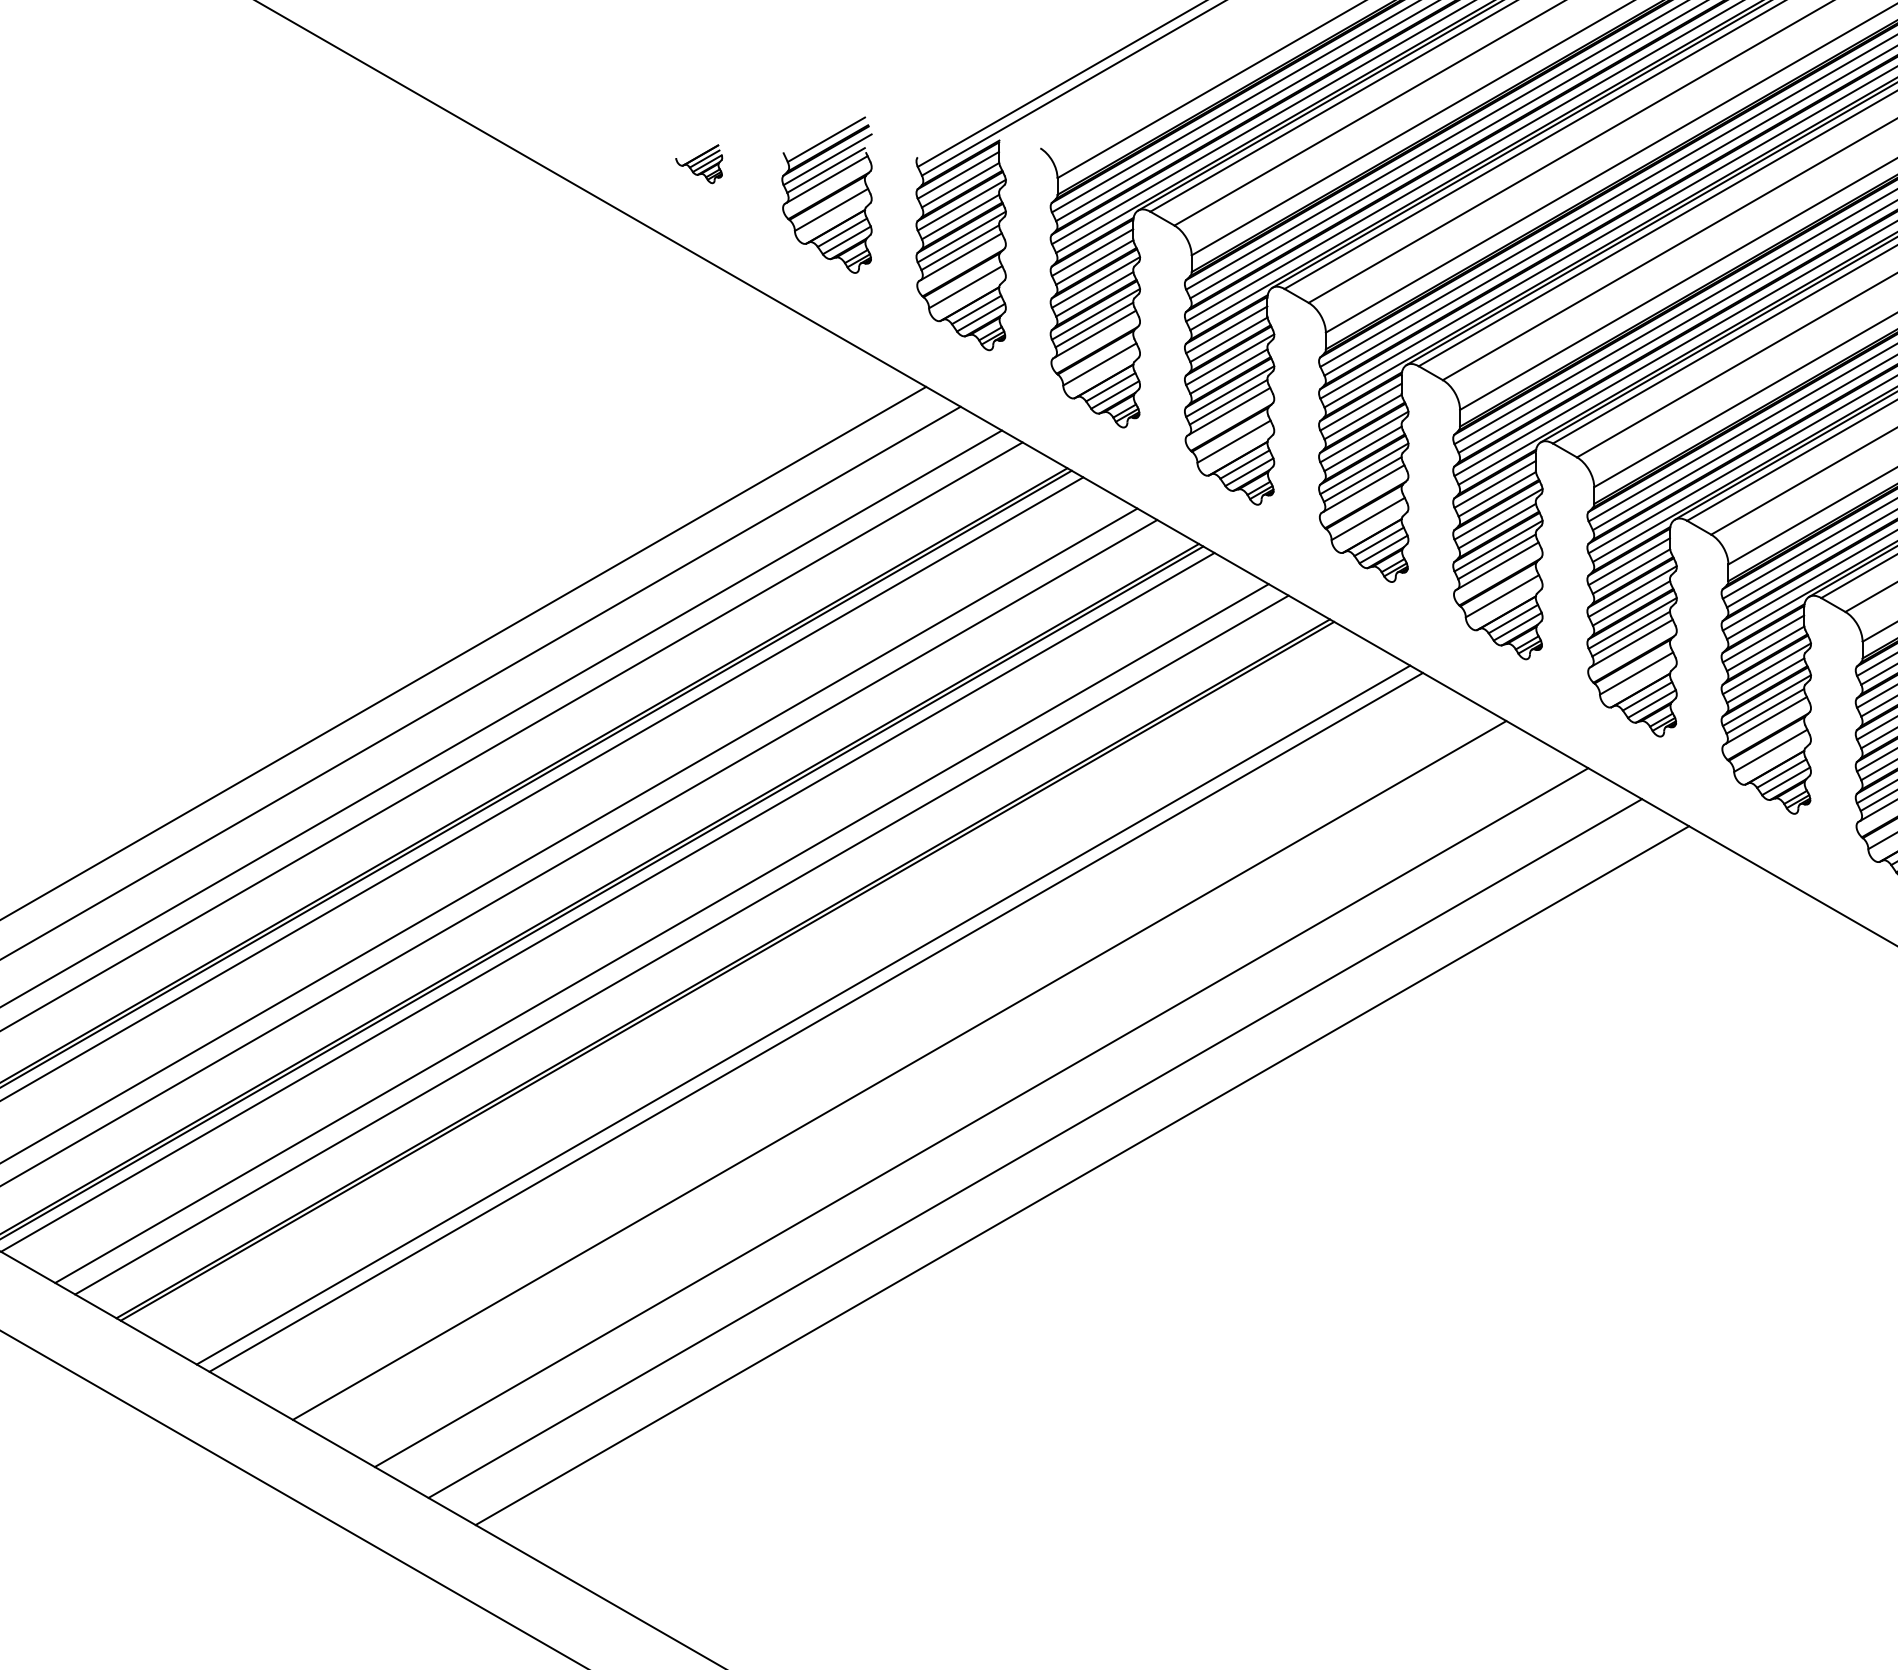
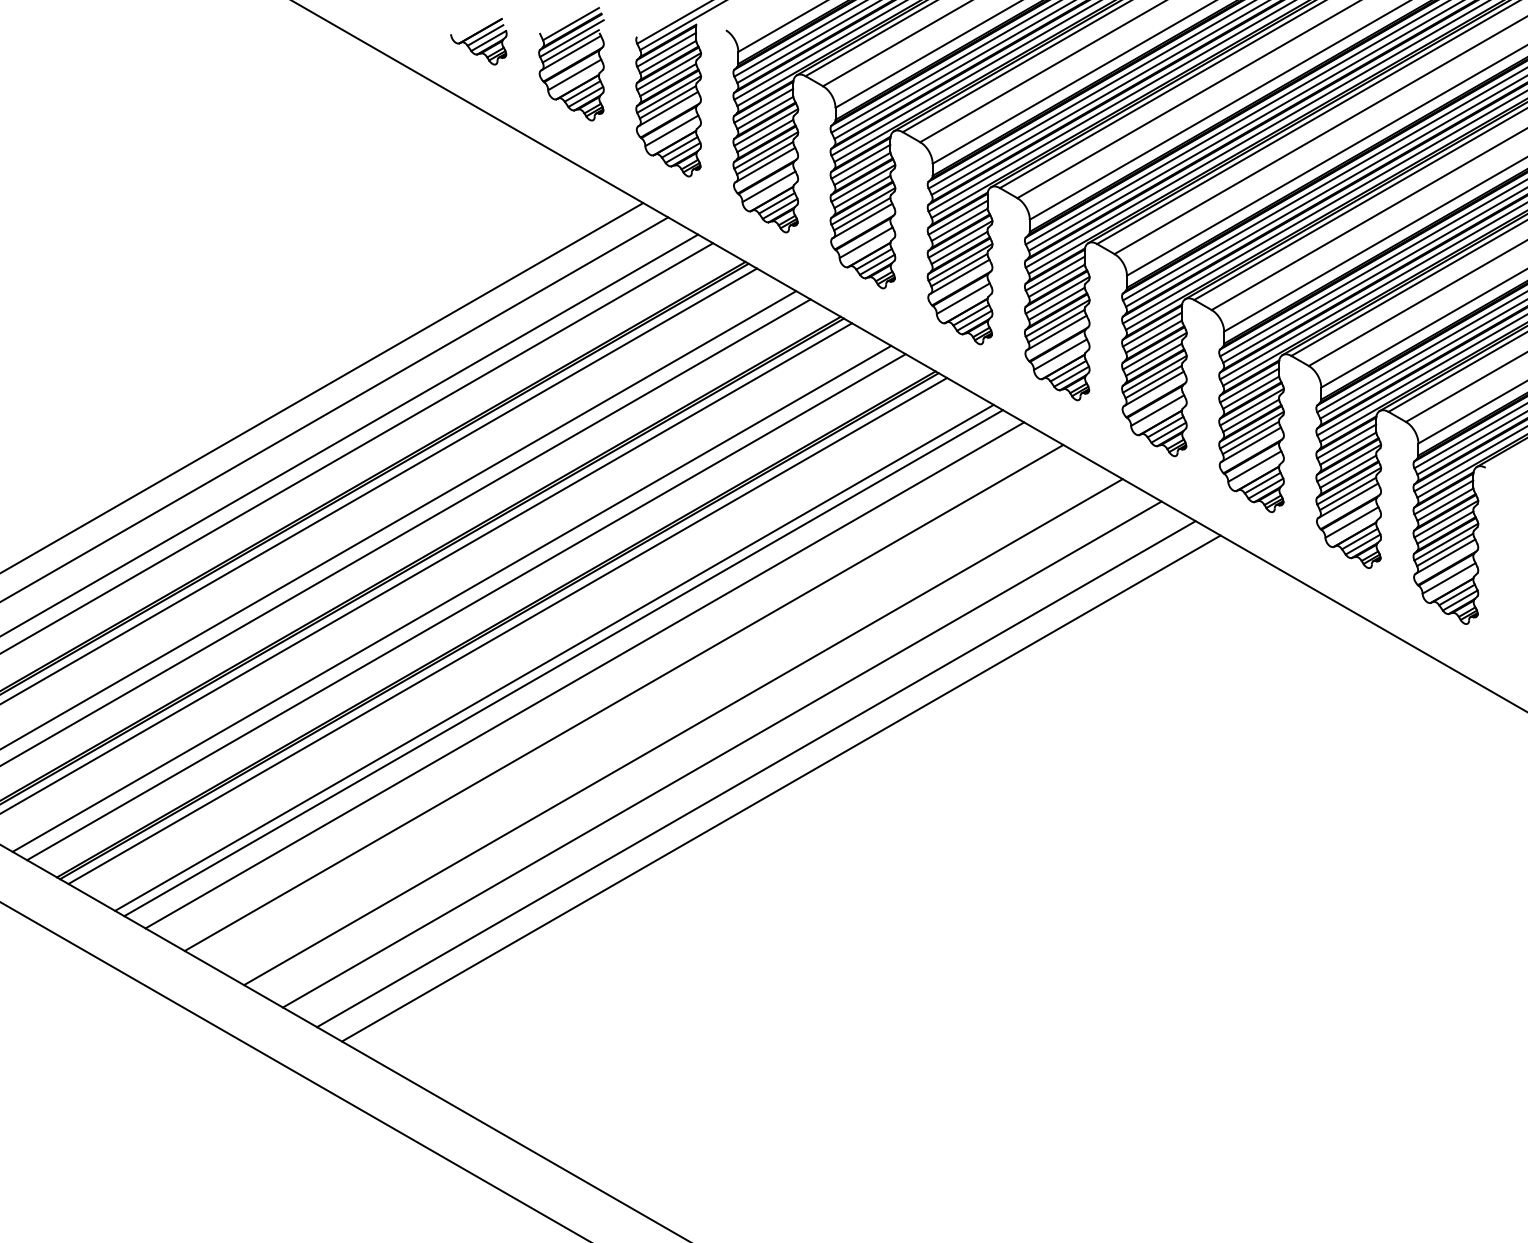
part: (698, 163) -> (478, 41), size x1.67
line: (738, 978) -> (507, 631), added
line: (845, 1039) -> (584, 675), added
line: (1117, 1195) -> (781, 788), added

